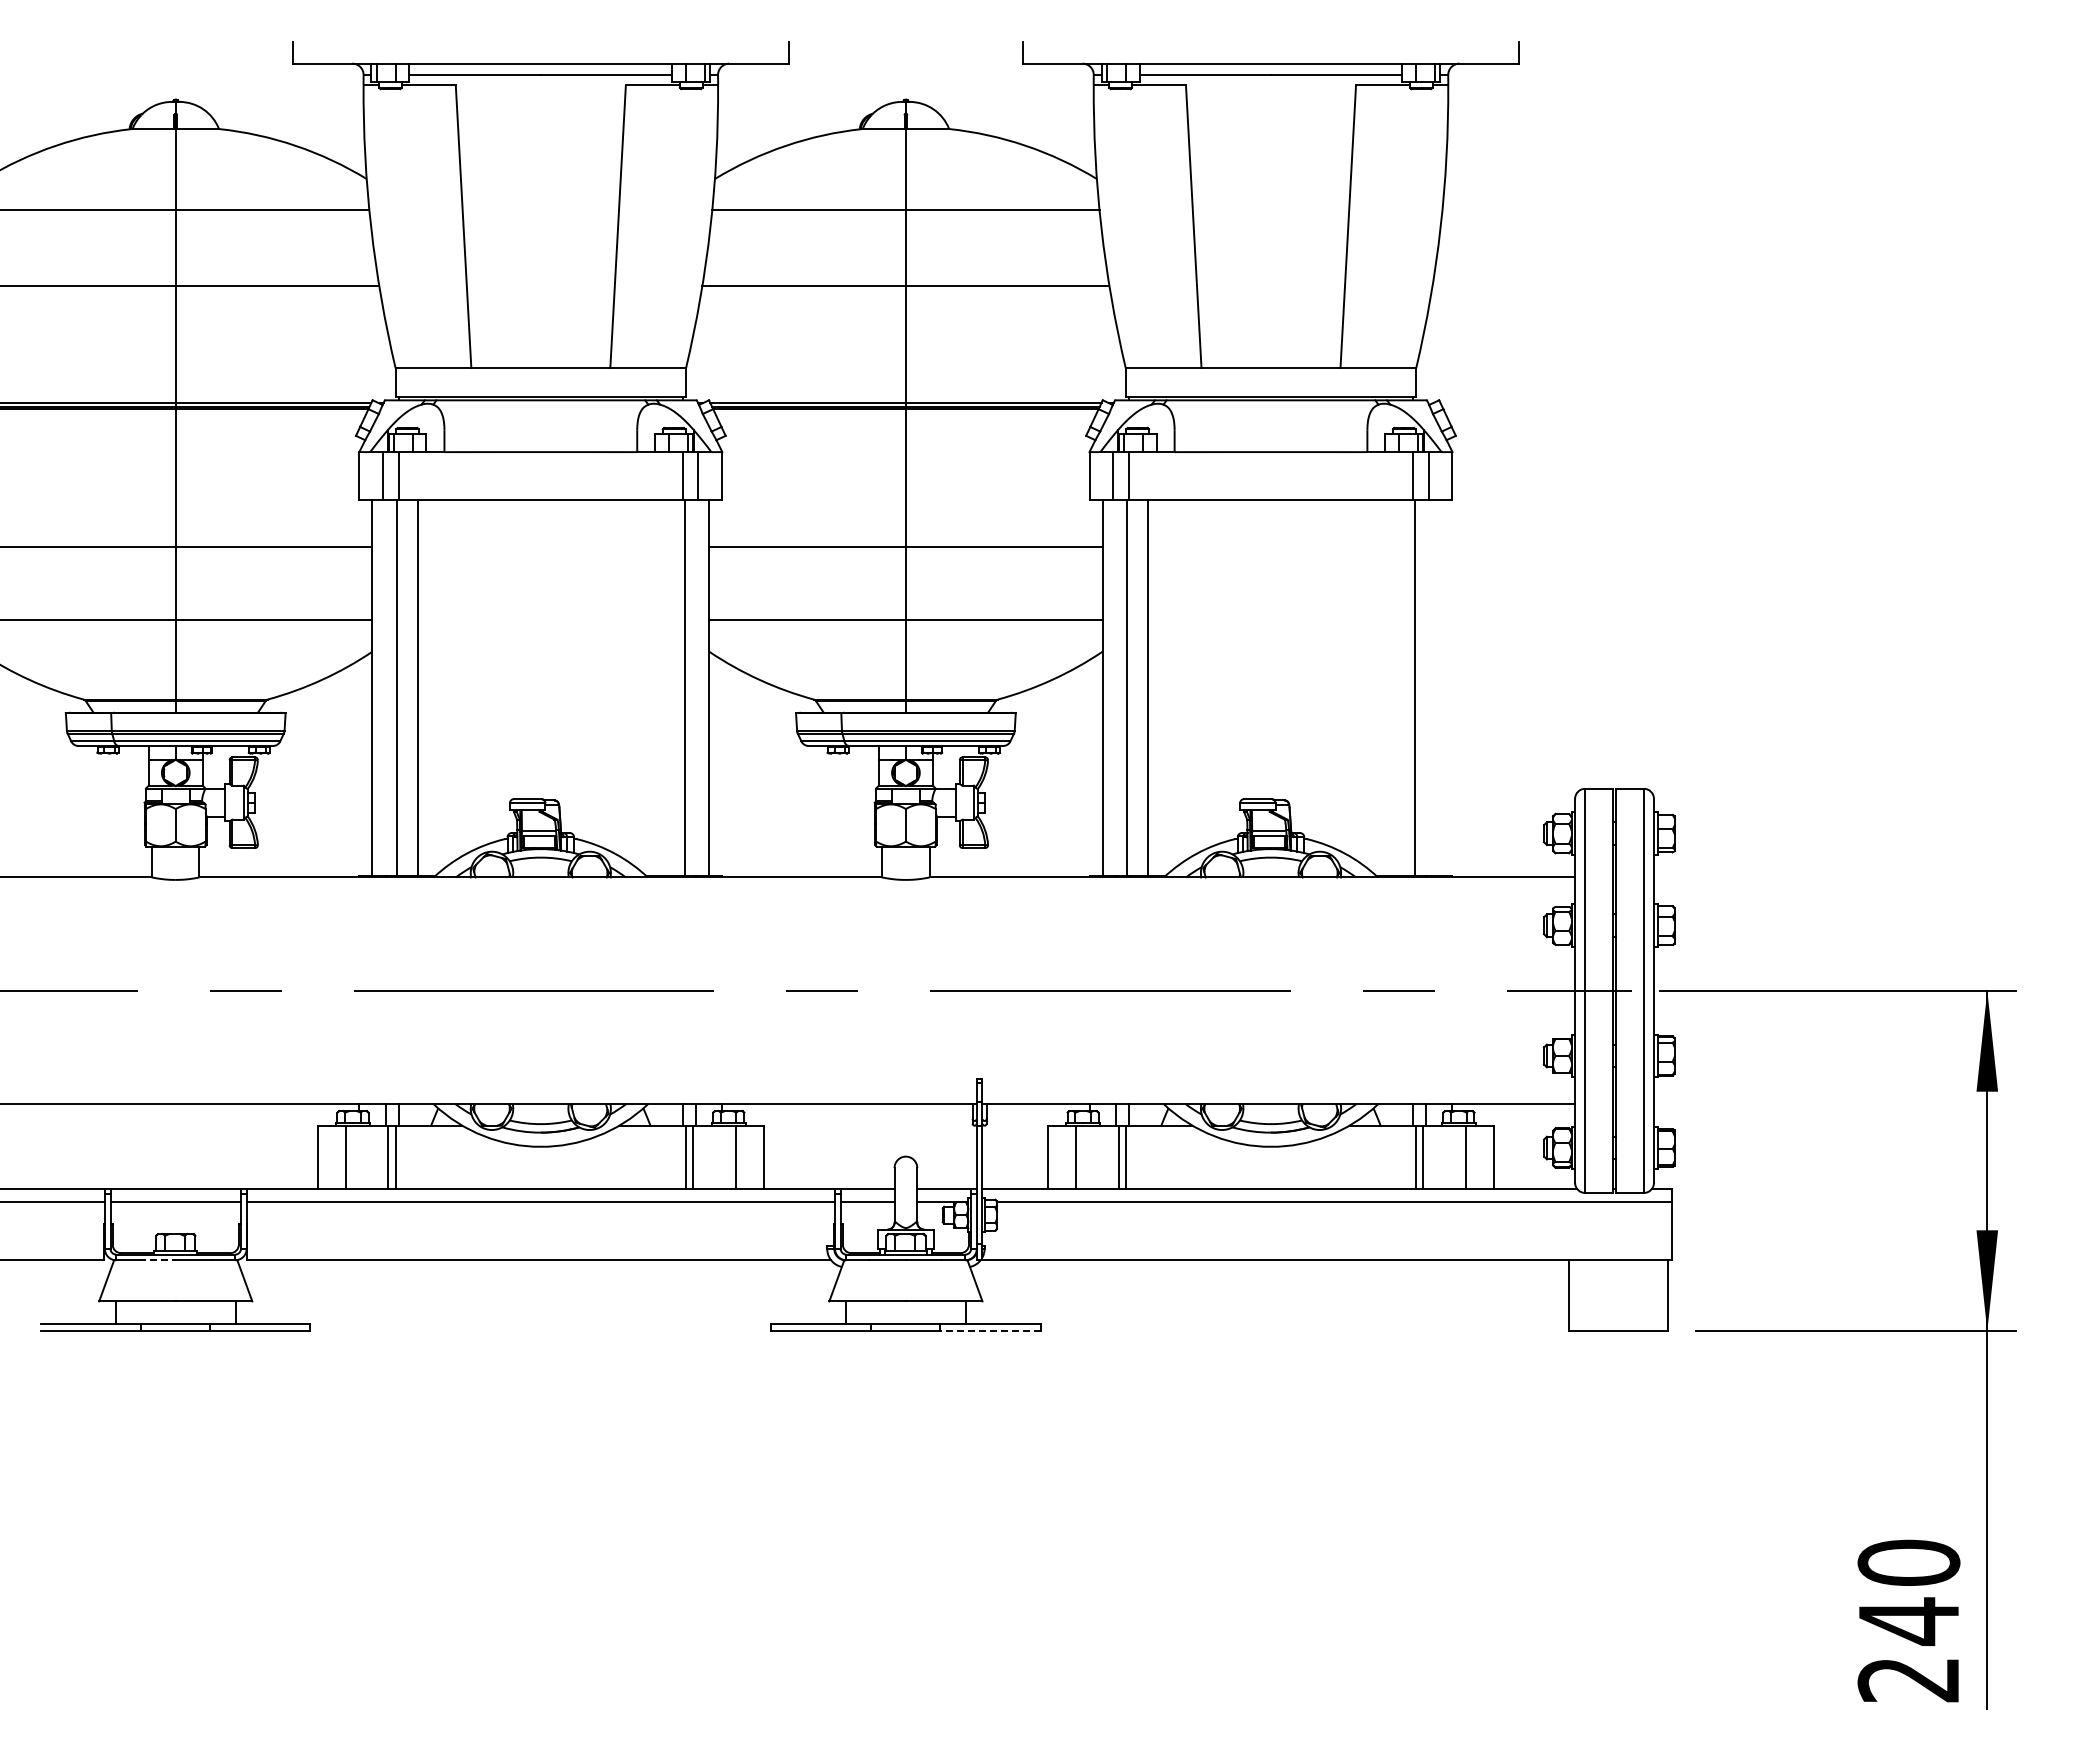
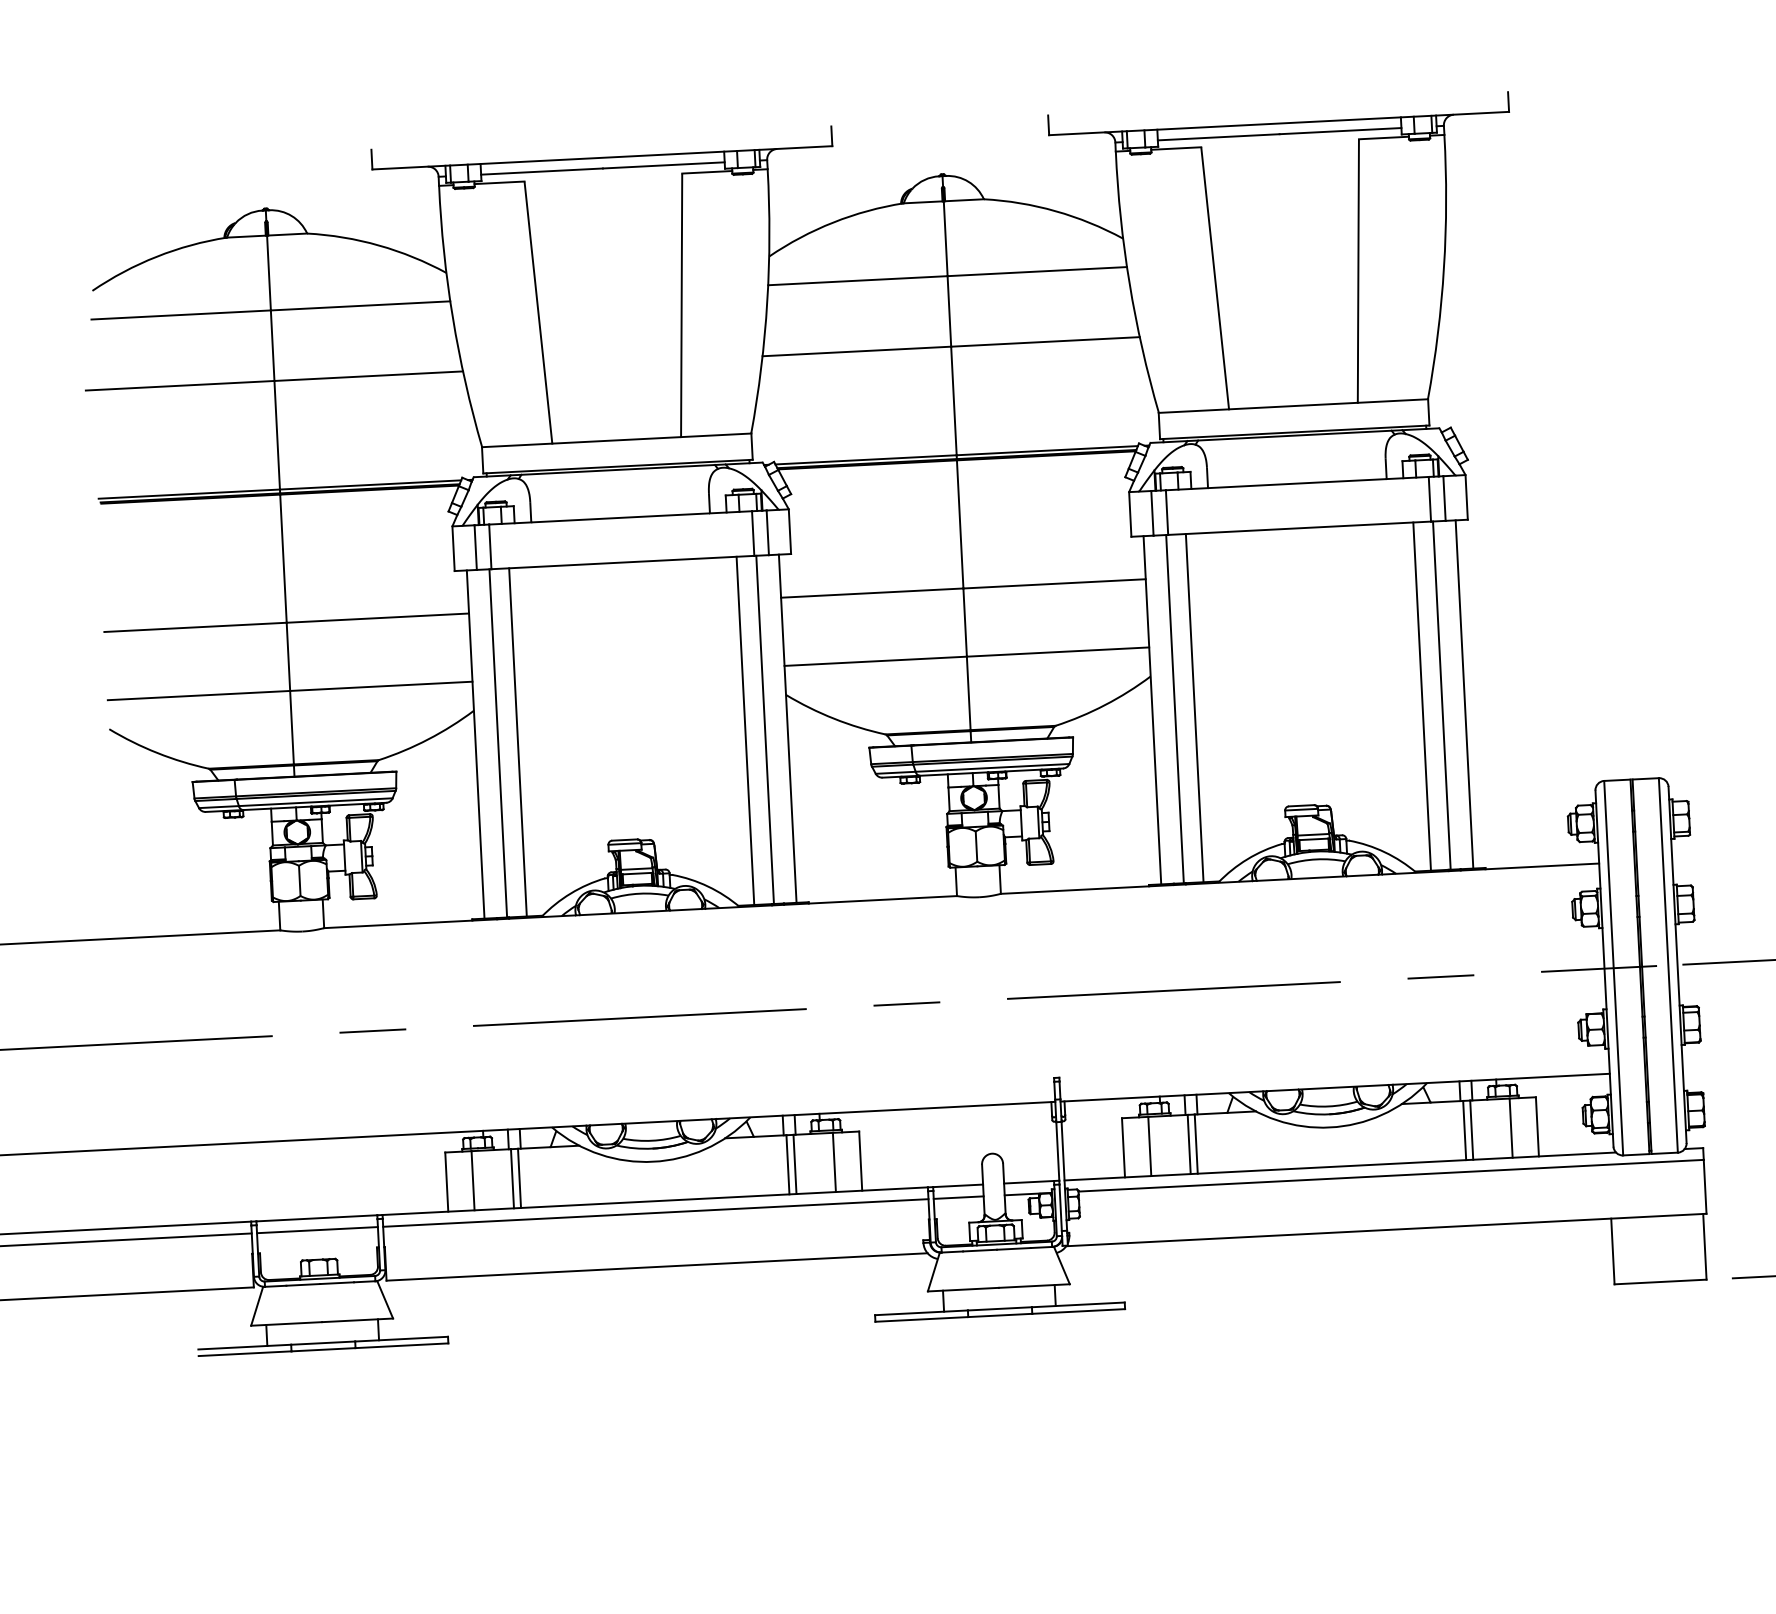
line: (663, 688) -> (745, 731), added
line: (1393, 688) -> (1421, 696), added
line: (1439, 688) -> (1464, 694), added
line: (158, 1260) -> (304, 1285), dashed -> solid
line: (990, 1331) -> (1078, 1311), dashed -> solid

